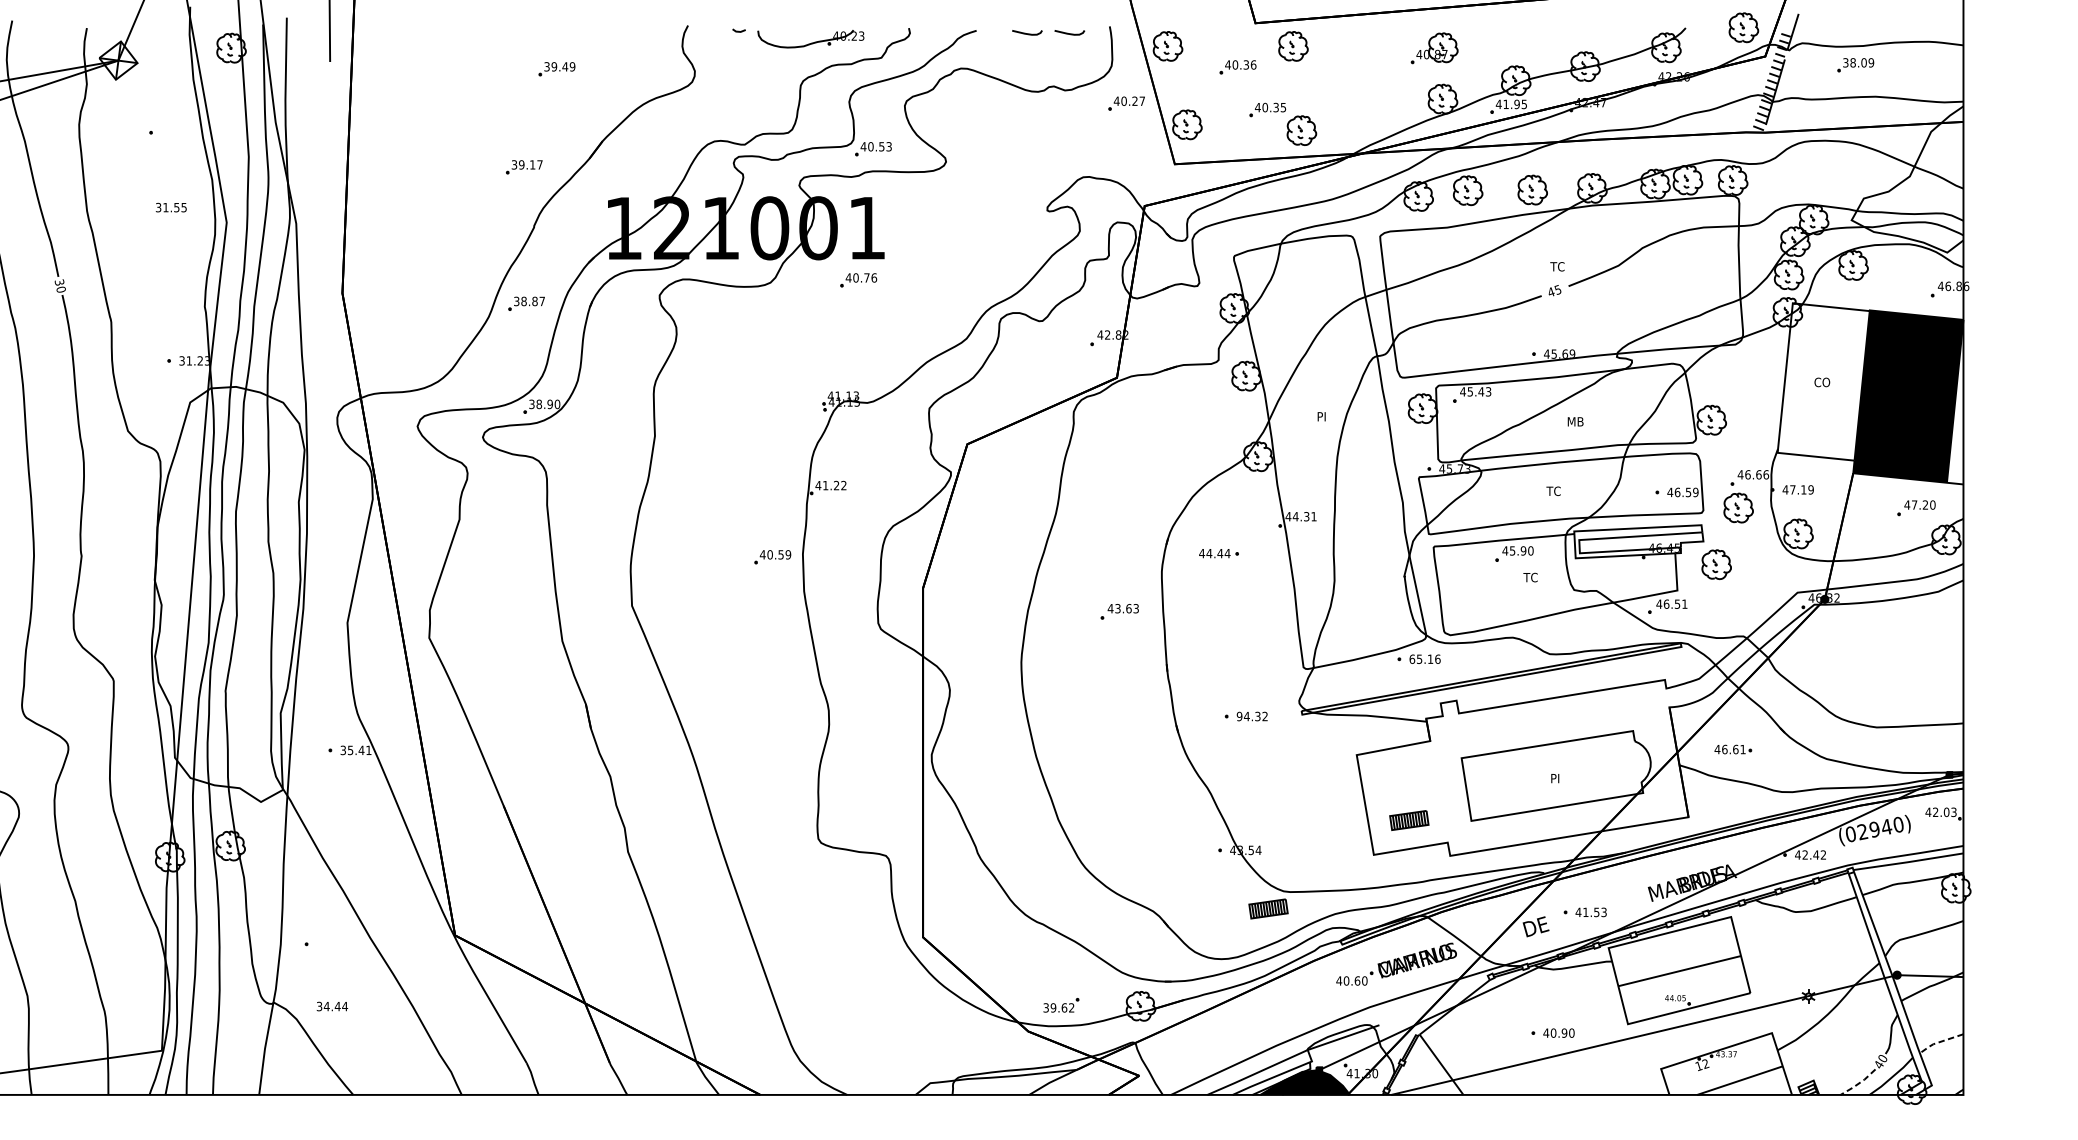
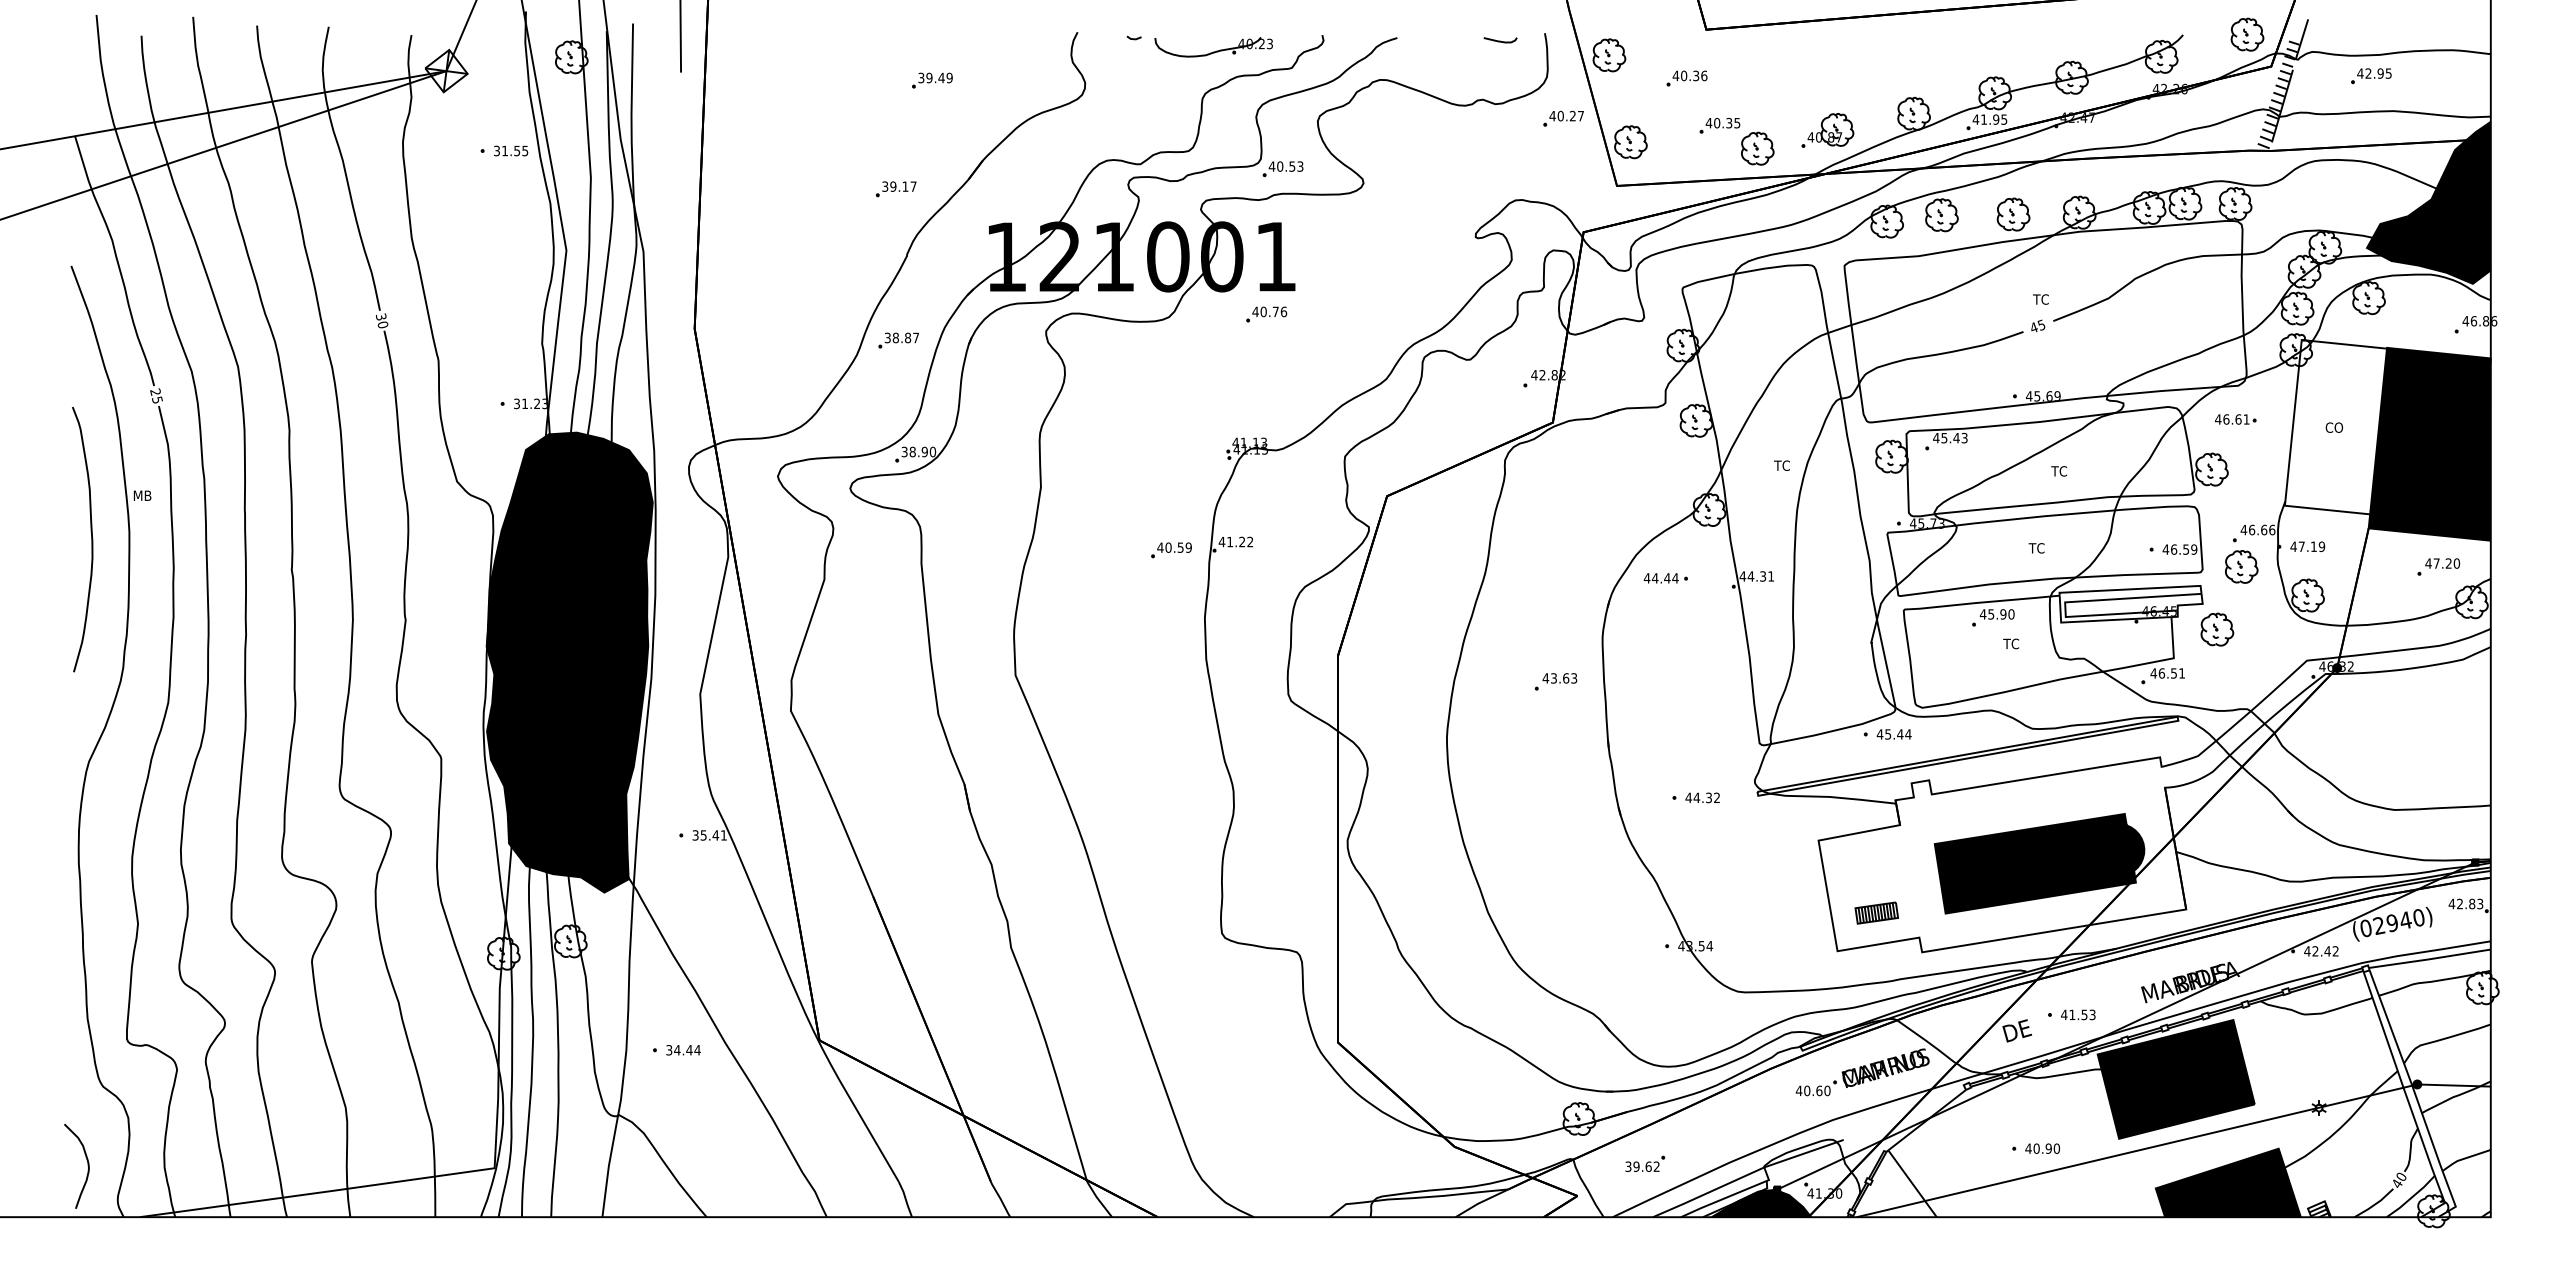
curve: (1027, 32) -> (1453, 40), removed
part: (1293, 46) -> (1748, 55), removed
part: (1434, 48) -> (1827, 130), moved
text: (1858, 62) -> (2374, 73), 38.09 -> 42.95
fill: (1907, 179) -> (2428, 202), added
text: (171, 207) -> (511, 150), moved
fill: (1955, 402) -> (2481, 449), added
text: (1323, 416) -> (1781, 465), PI -> TC
text: (1575, 421) -> (2060, 471), MB -> TC
part: (1218, 553) -> (1665, 578), moved
part: (772, 557) -> (1171, 550), moved
fill: (229, 594) -> (569, 662), added
text: (1424, 659) -> (1893, 734), 65.16 -> 45.44
text: (1239, 716) -> (1688, 797), 94.32 -> 44.32
part: (1733, 749) -> (2235, 419), moved
fill: (1556, 775) -> (2039, 863), added
text: (1946, 812) -> (2472, 904), 42.03 -> 42.83
part: (1268, 908) -> (1720, 1010), removed
fill: (1678, 970) -> (2175, 1079), added
part: (1061, 1004) -> (1645, 1163), moved
text: (332, 1006) -> (683, 1050), moved
line: (1938, 1041) -> (2463, 1158), dashed -> solid
fill: (1725, 1063) -> (2227, 1182), added
line: (1858, 1083) -> (2374, 1204), dashed -> solid

